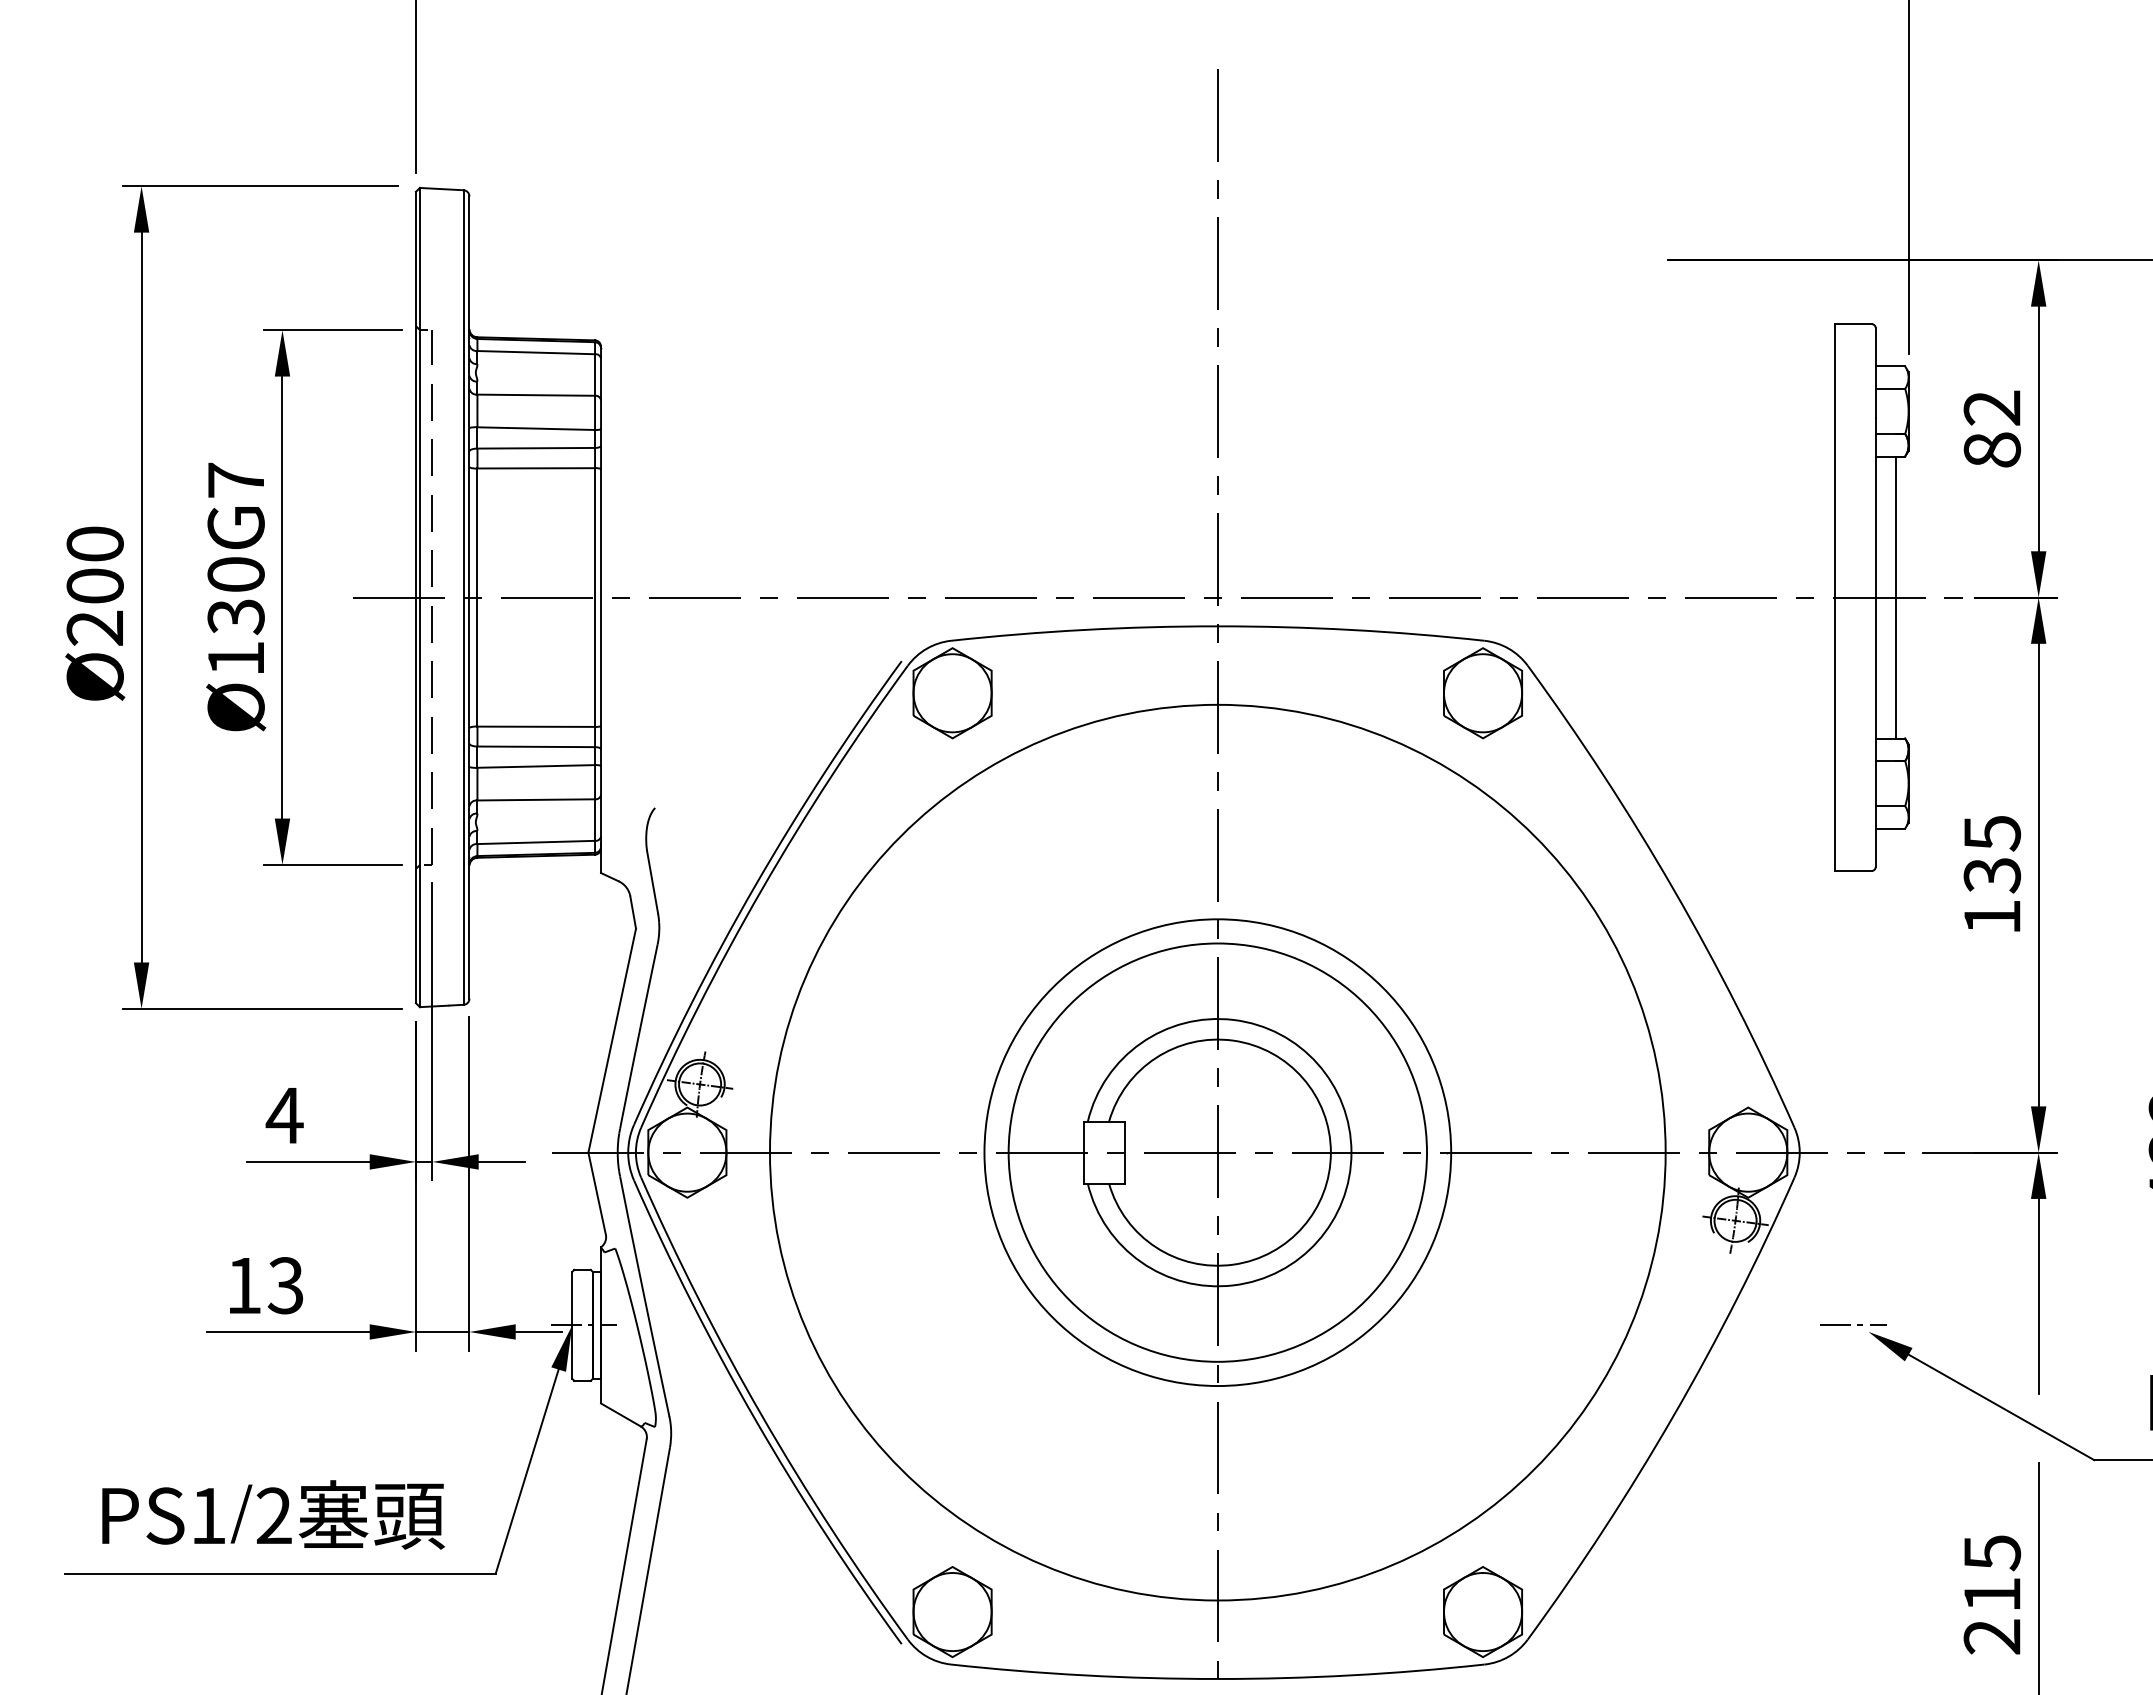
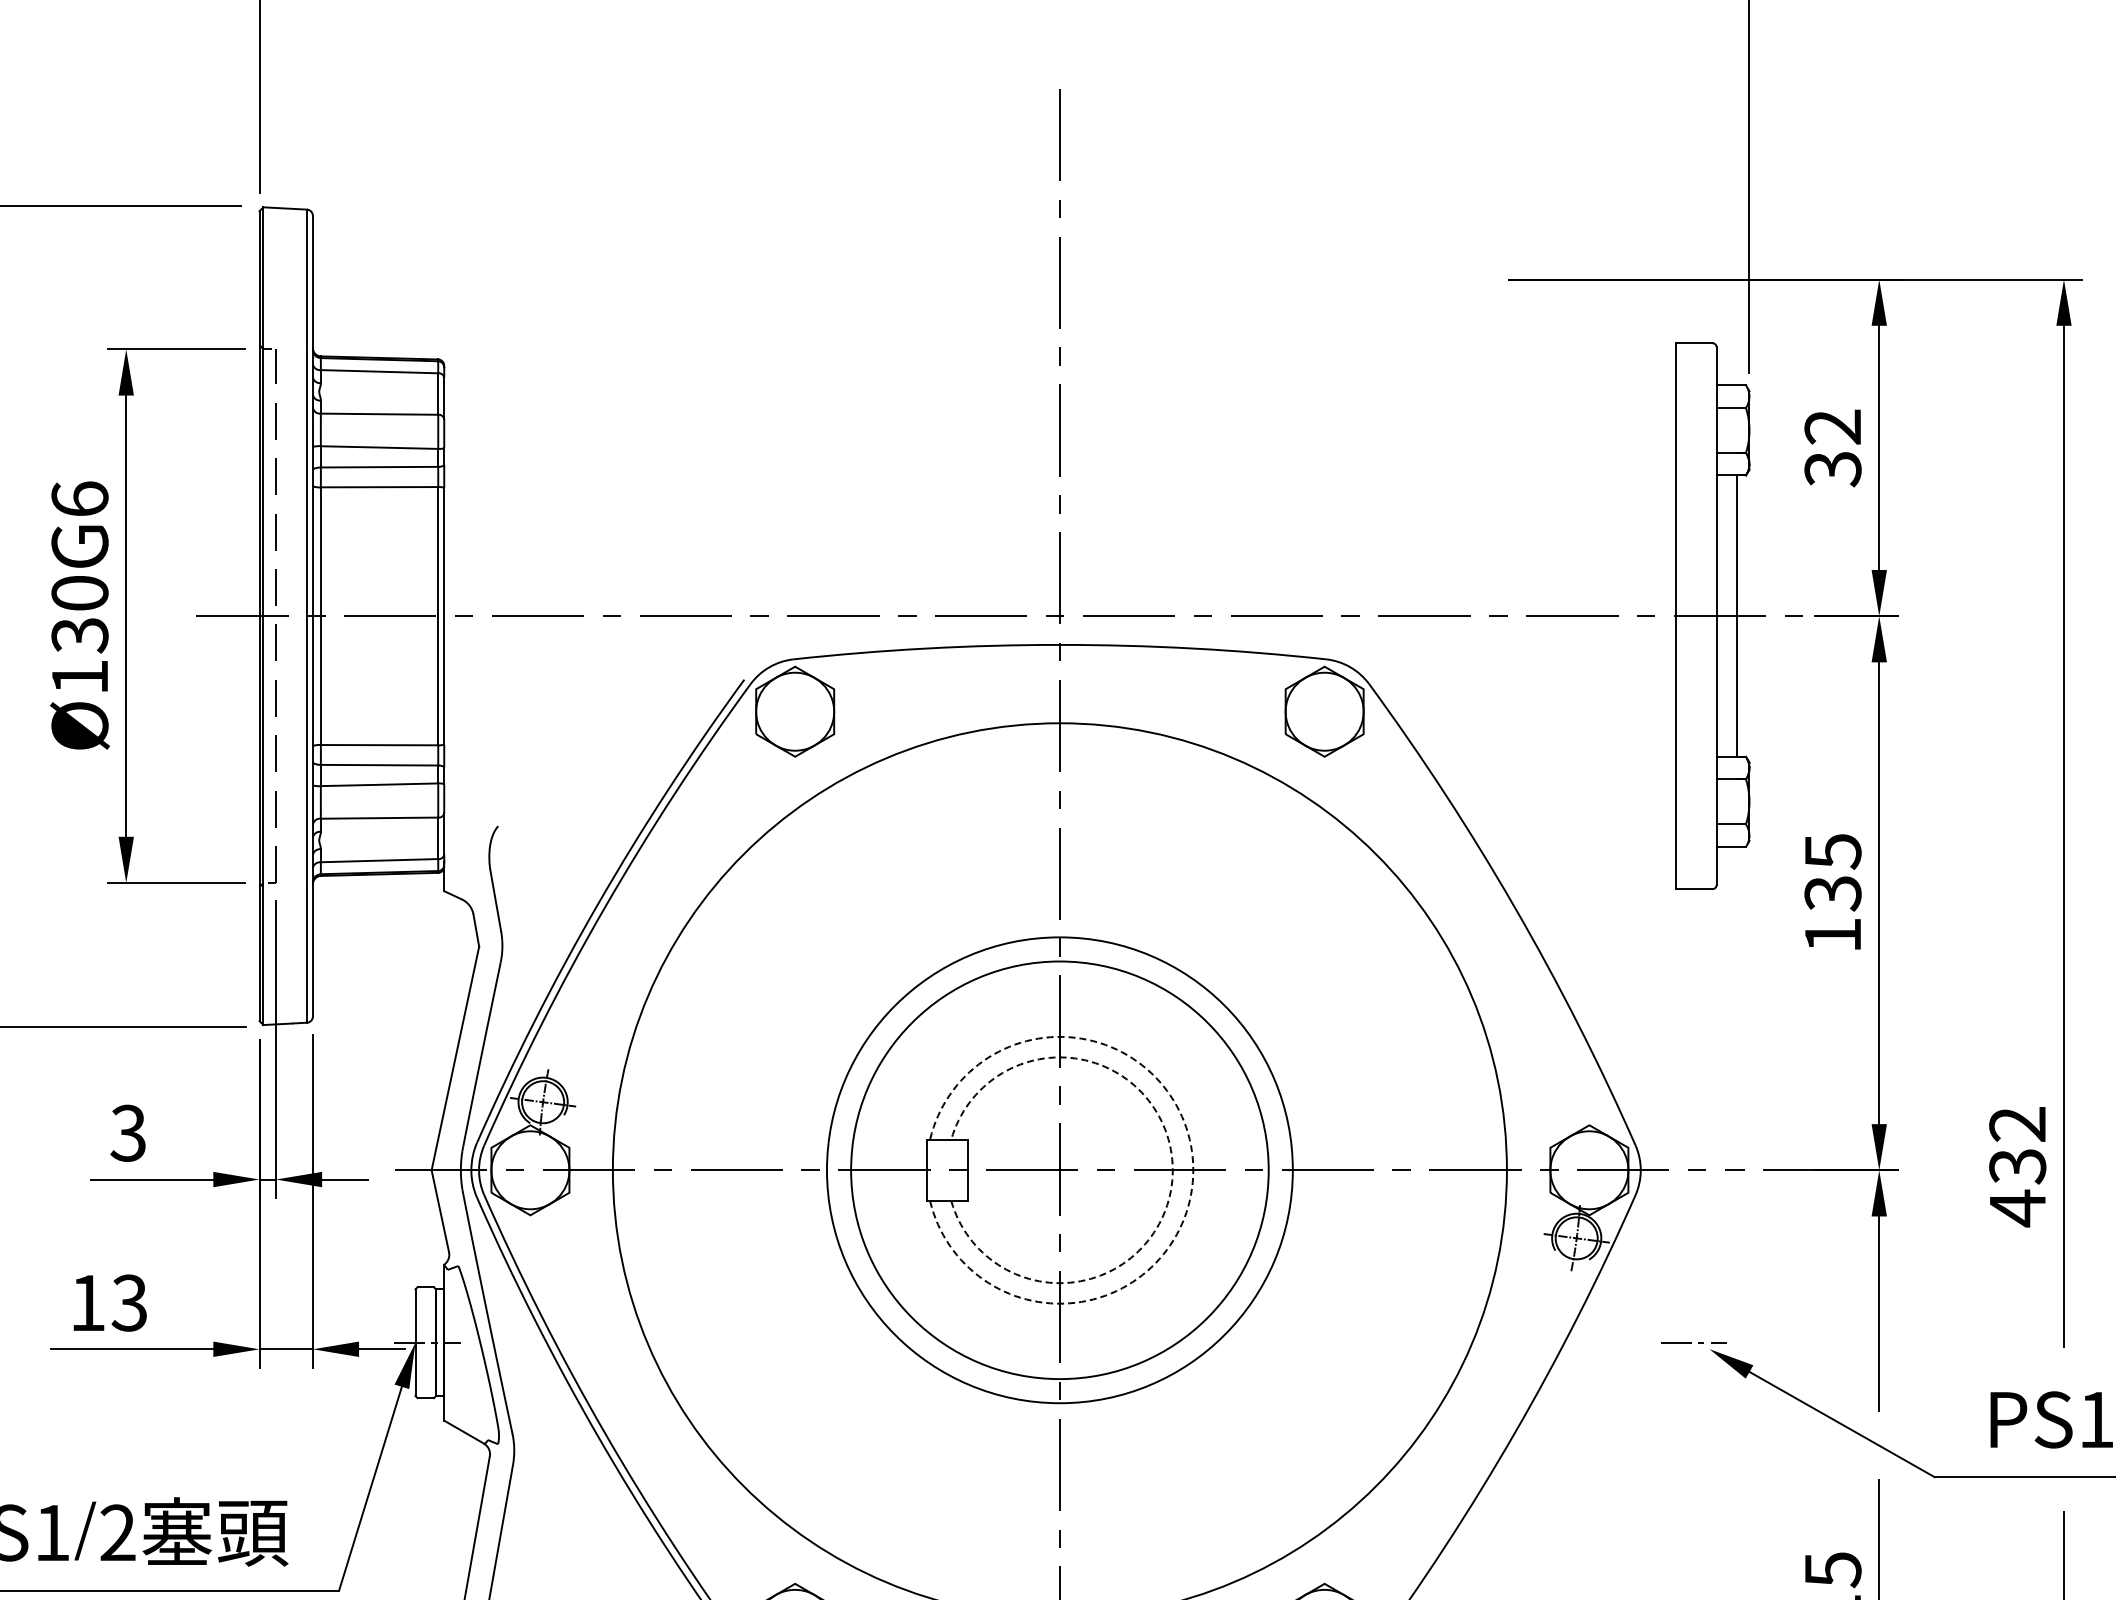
text: (1992, 450) -> (1833, 469), 82 -> 32
text: (235, 479) -> (79, 498), Ø130G7 -> Ø130G6
text: (284, 1115) -> (128, 1133), 4 -> 3
arc: (1330, 1152) -> (1172, 1170), solid -> dashed
arc: (1351, 1152) -> (1193, 1170), solid -> dashed

